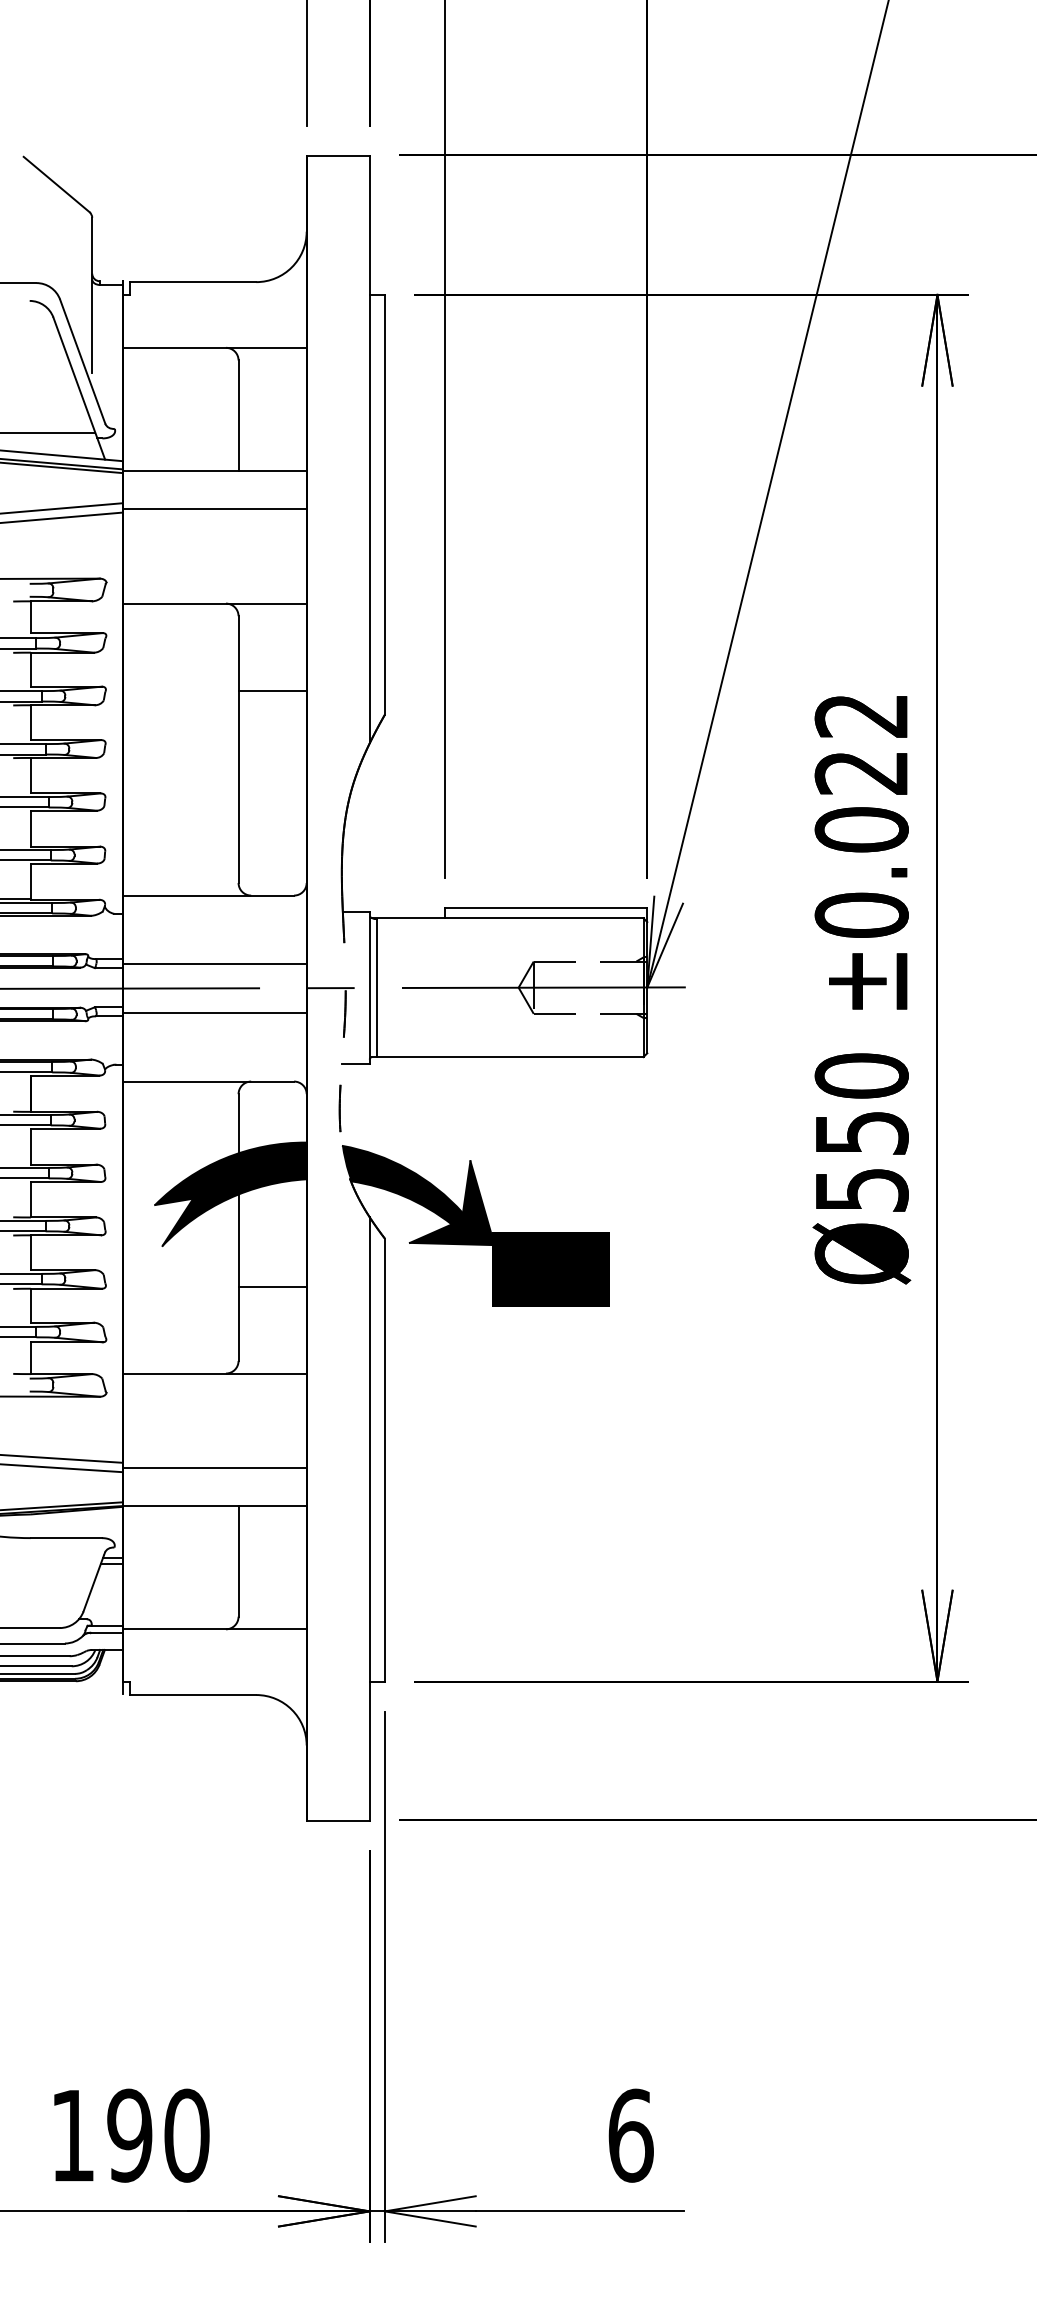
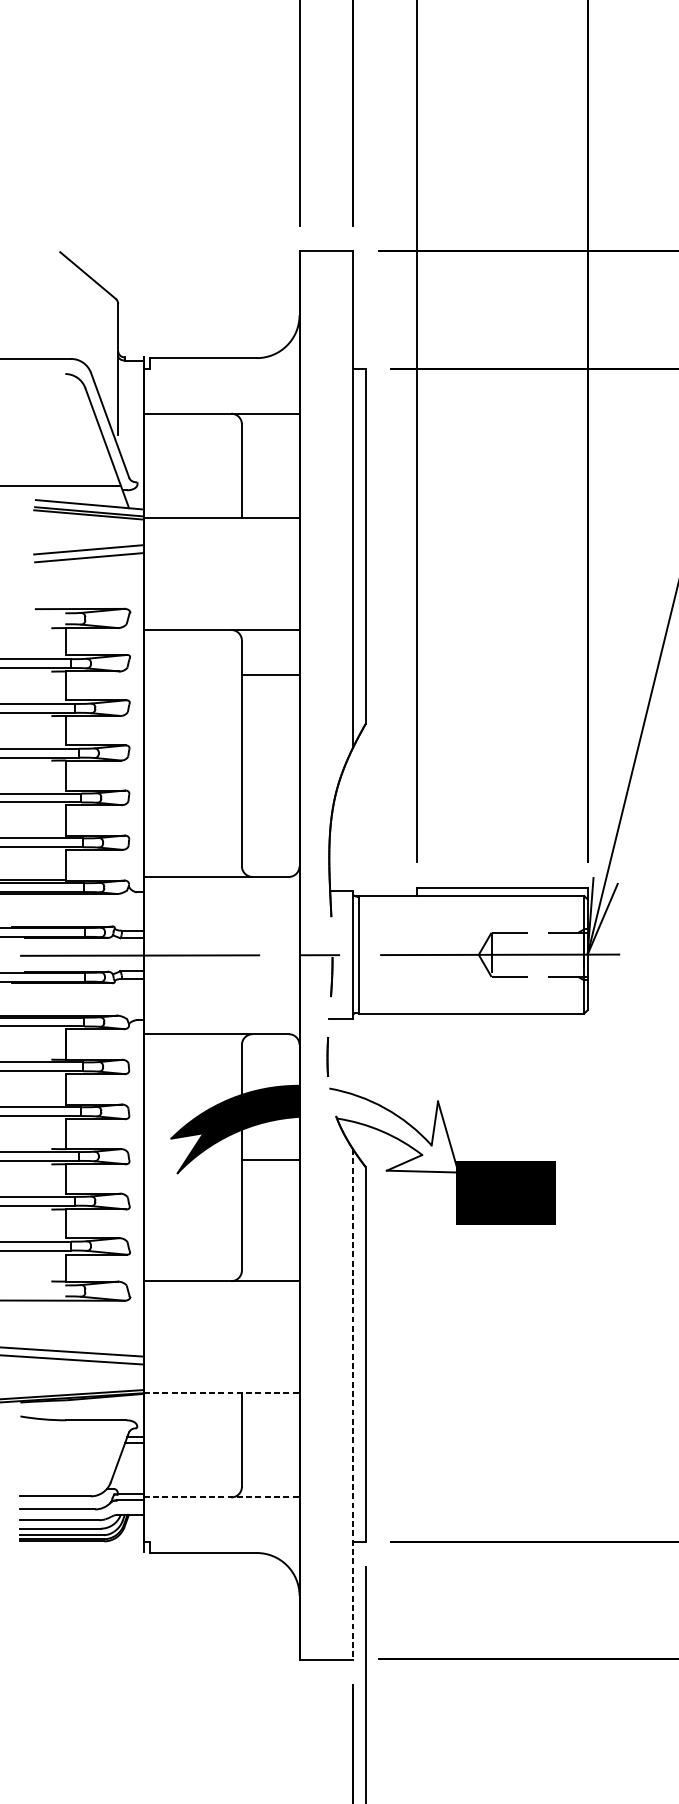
line: (214, 508) -> (221, 549), removed
line: (272, 690) -> (270, 674), moved
line: (214, 963) -> (221, 934), removed
line: (214, 1013) -> (221, 976), removed
fill: (417, 1195) -> (393, 1130), removed
line: (272, 1286) -> (270, 1160), moved
line: (214, 1468) -> (221, 1361), removed
line: (215, 1505) -> (222, 1392), solid -> dashed
line: (369, 1519) -> (352, 1404), solid -> dashed
line: (215, 1629) -> (222, 1497), solid -> dashed

